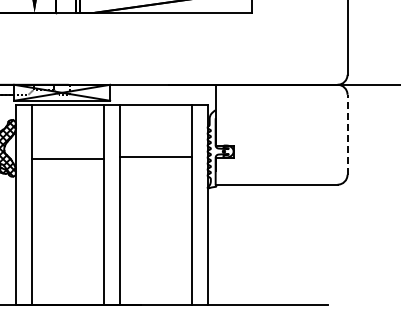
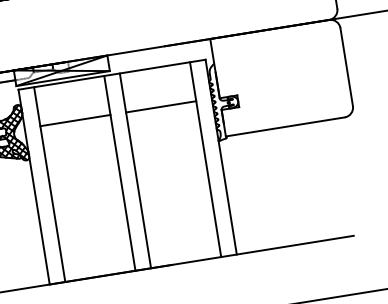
line: (347, 134) -> (346, 66), dashed -> solid
line: (155, 156) -> (160, 106), moved
line: (67, 158) -> (75, 120), moved

